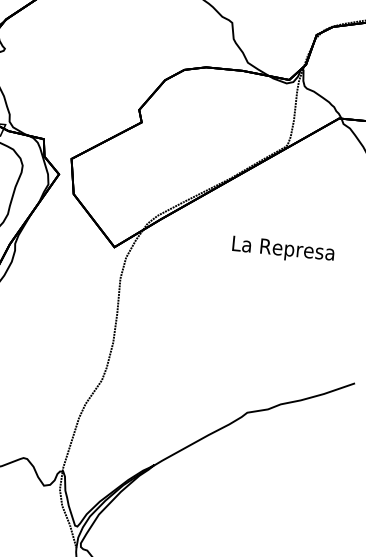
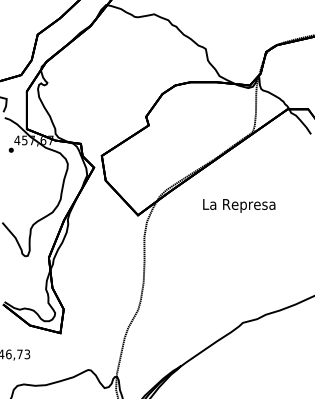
text: (283, 249) -> (239, 205), moved

